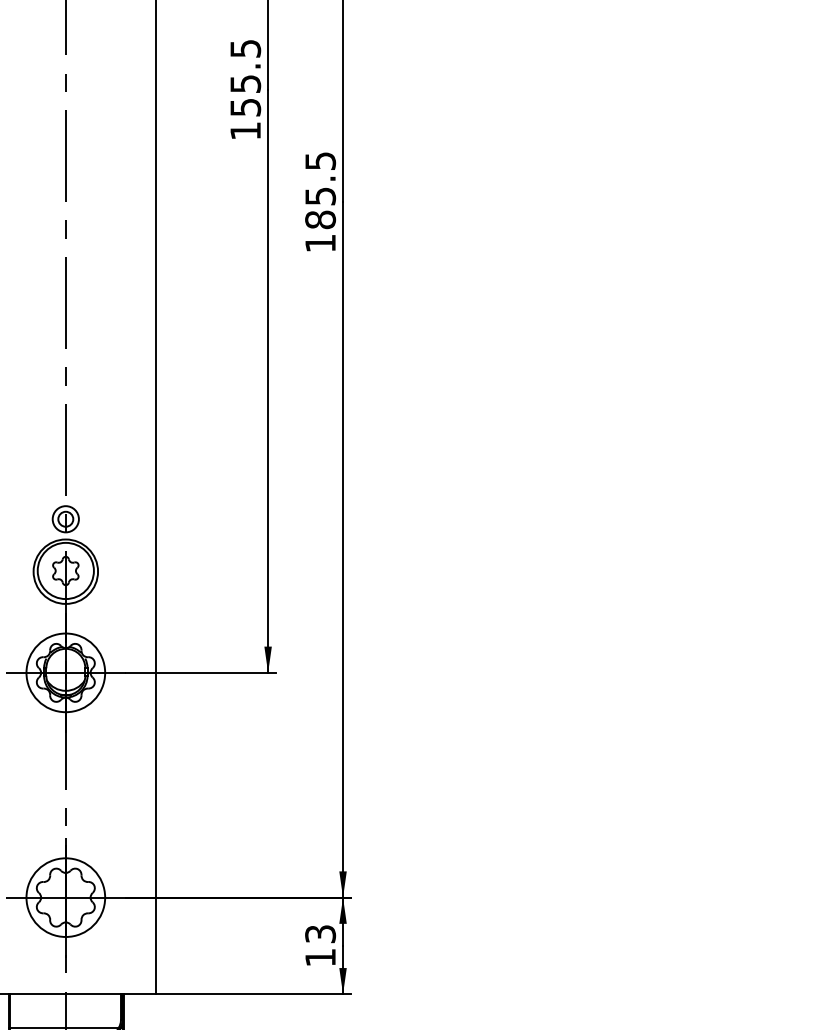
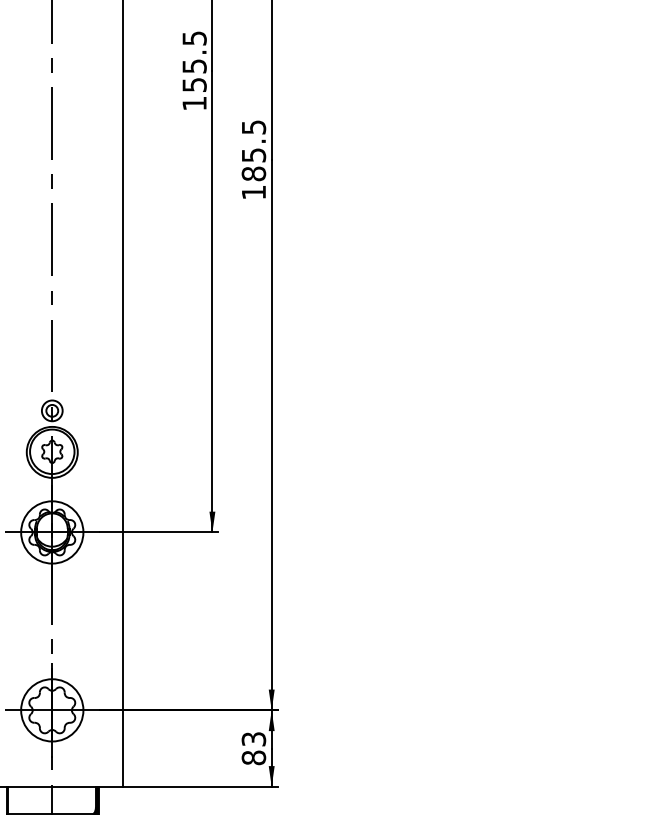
text: (320, 957) -> (253, 757), 13 -> 83

